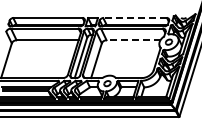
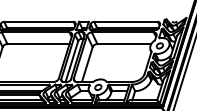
line: (135, 18) -> (126, 22), dashed -> solid
line: (133, 40) -> (124, 44), dashed -> solid

